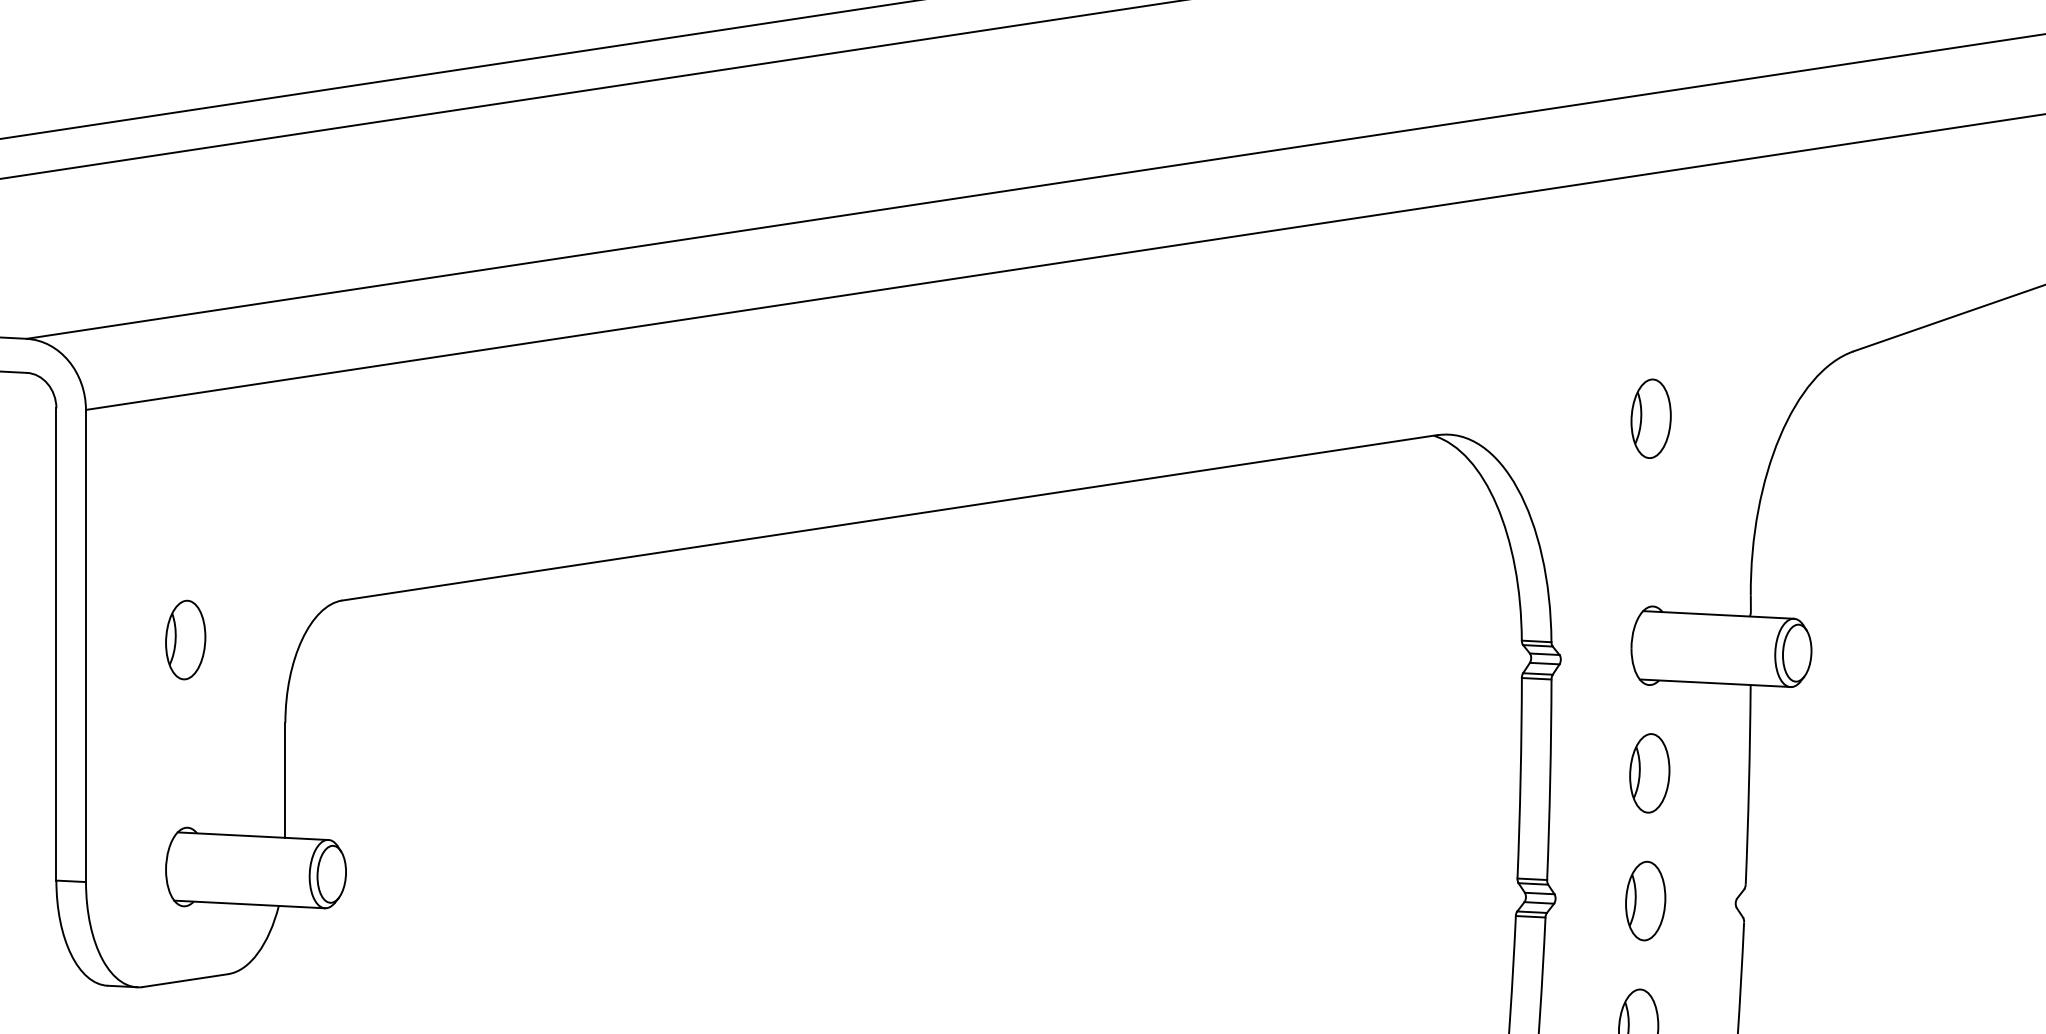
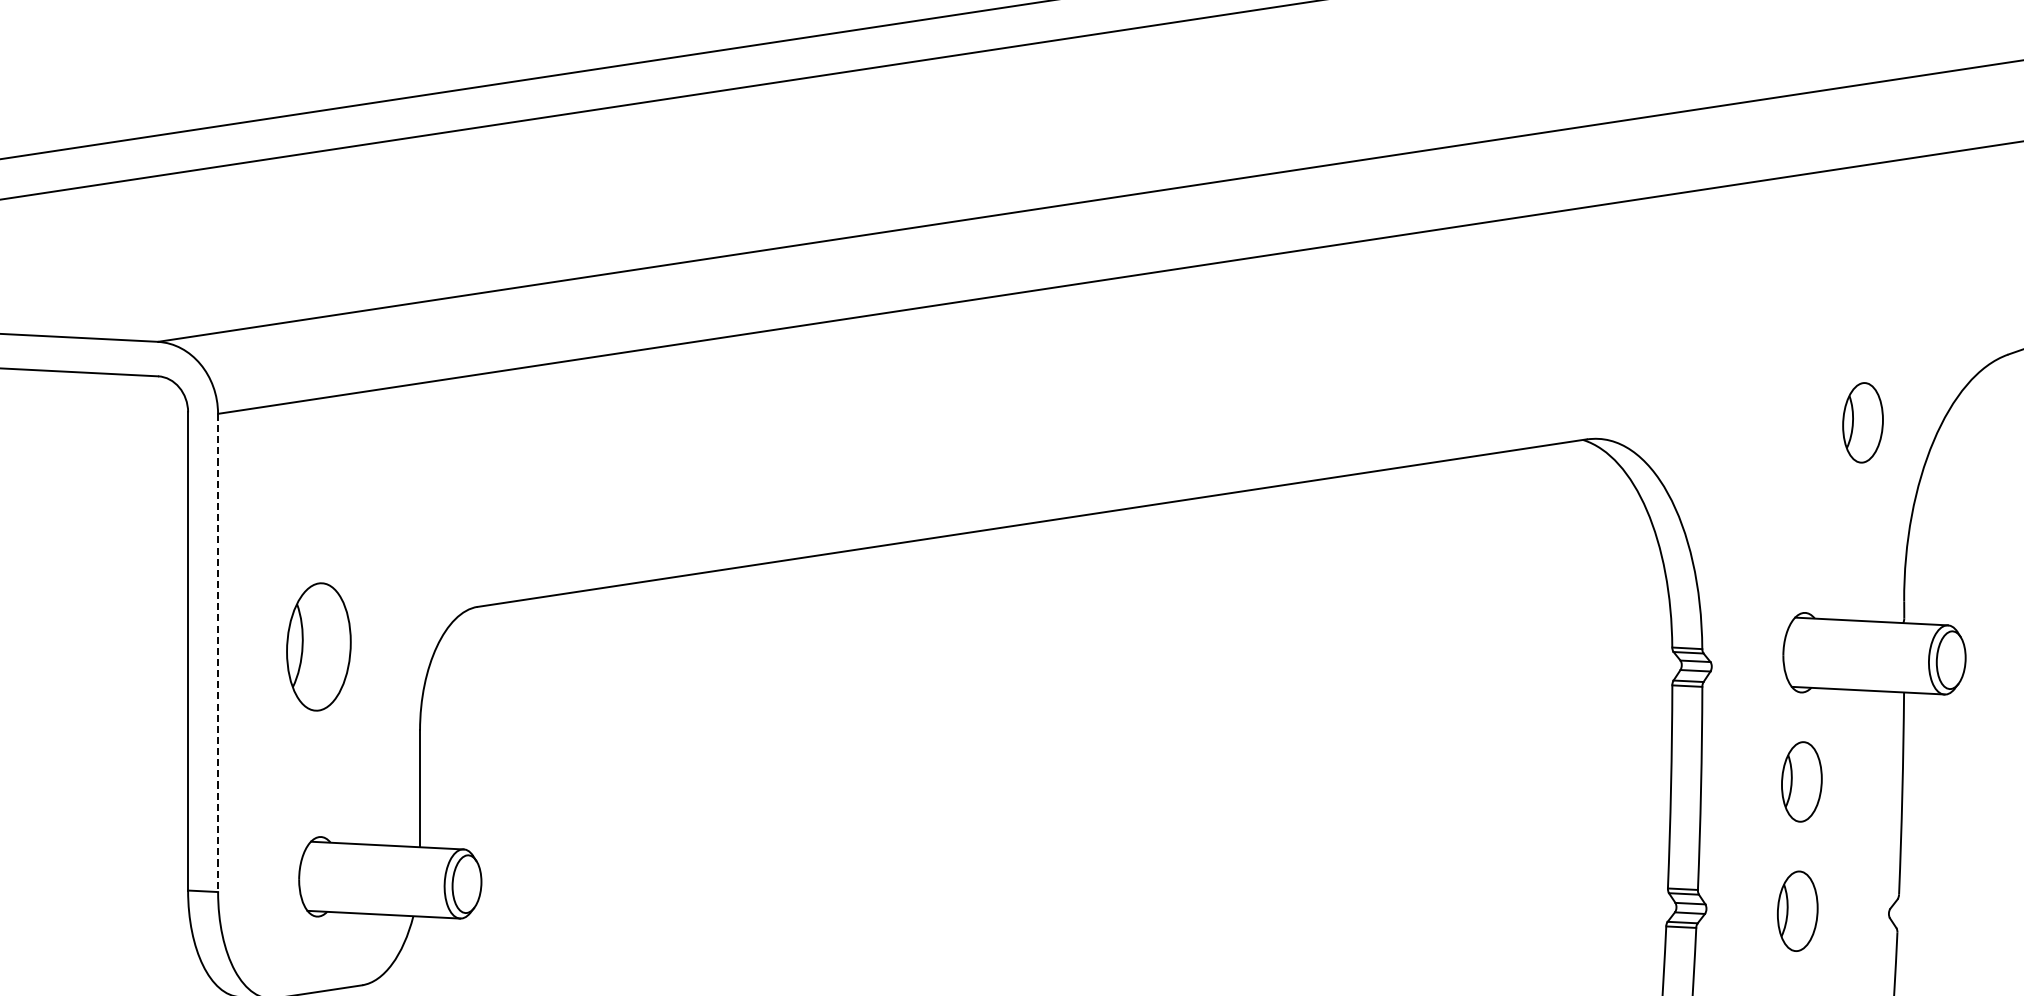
part: (1650, 418) -> (1862, 422), moved
part: (185, 639) -> (318, 646), size x1.6
line: (86, 646) -> (218, 653), solid -> dashed

